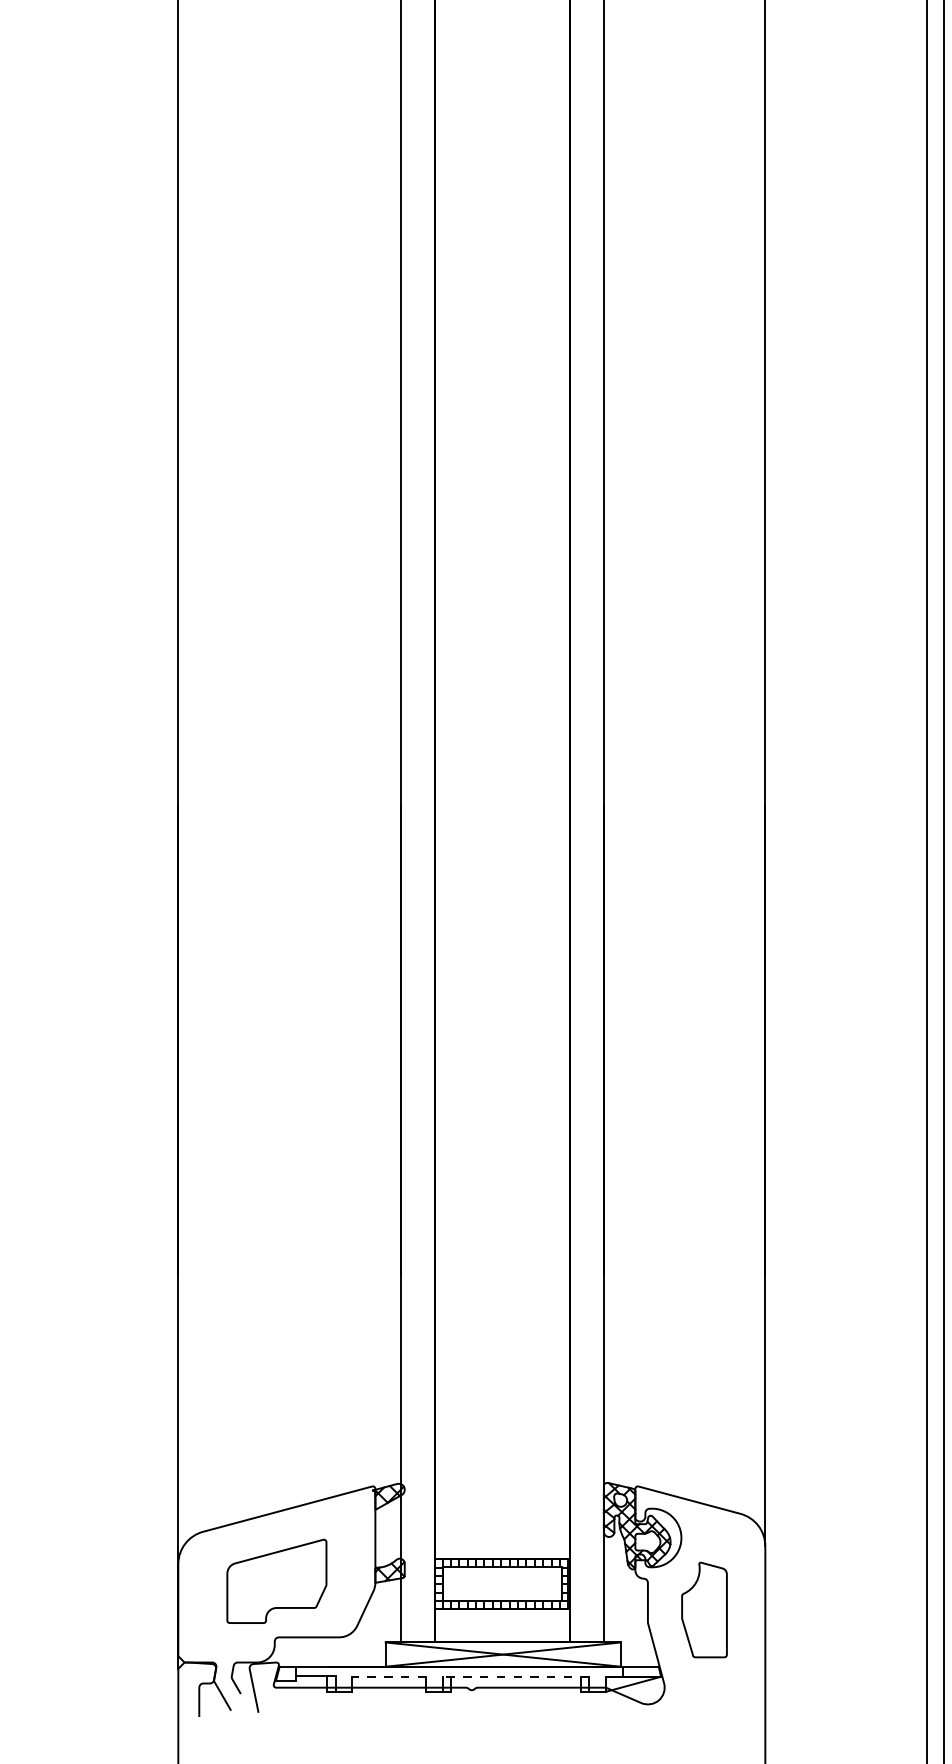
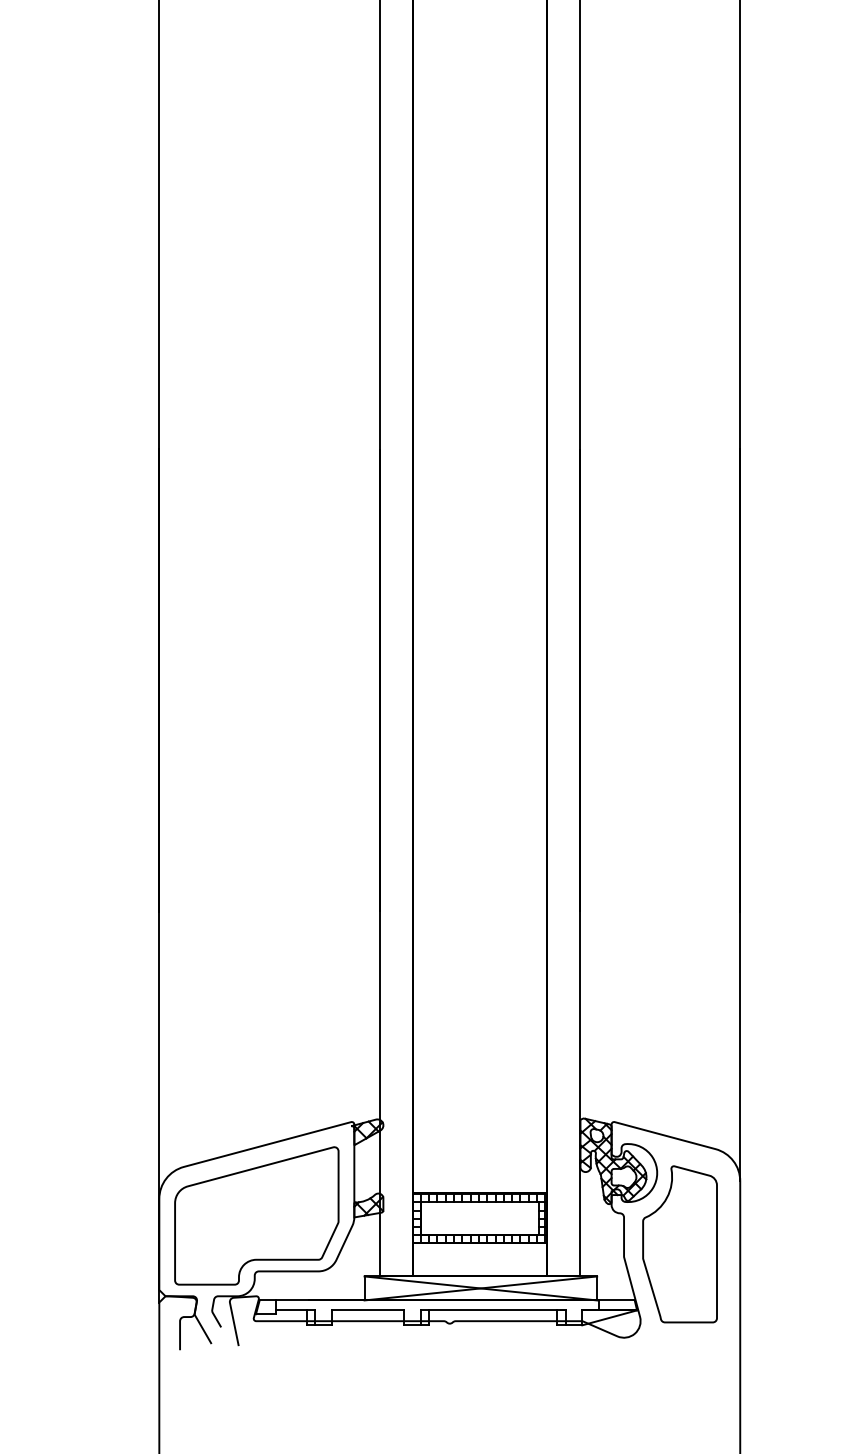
part: (276, 1581) -> (256, 1216), size x1.67
part: (704, 1609) -> (680, 1243), size x1.67
line: (389, 1676) -> (368, 1310), dashed -> solid
line: (515, 1676) -> (492, 1310), dashed -> solid

